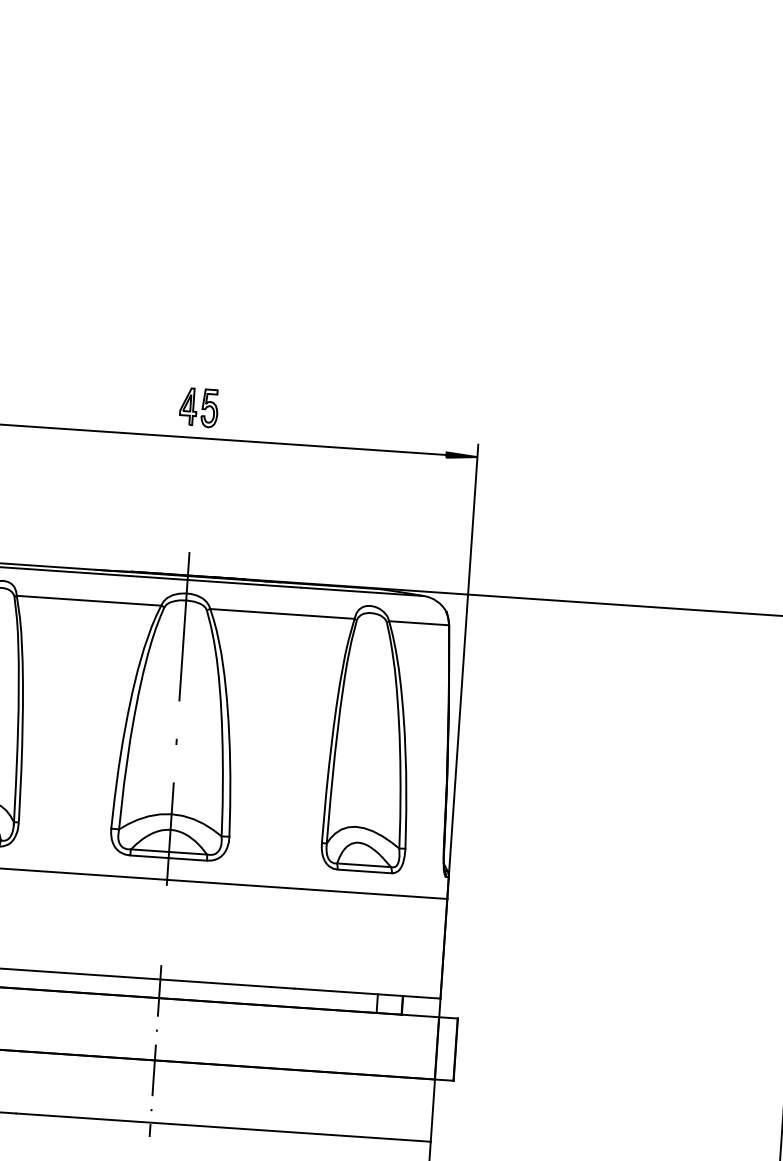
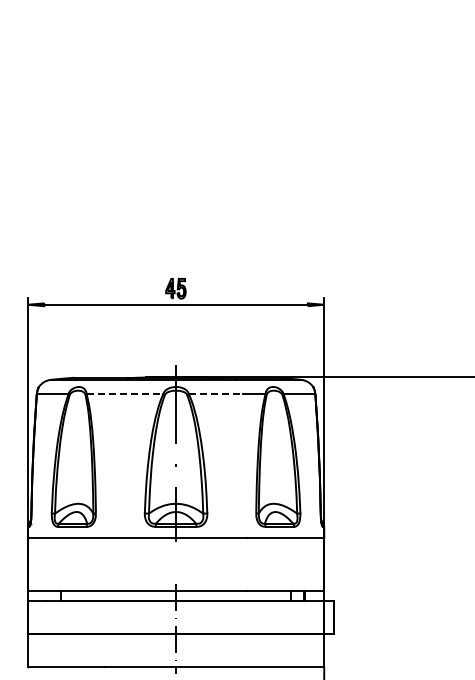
line: (90, 601) -> (125, 394), solid -> dashed
line: (262, 612) -> (216, 394), solid -> dashed

